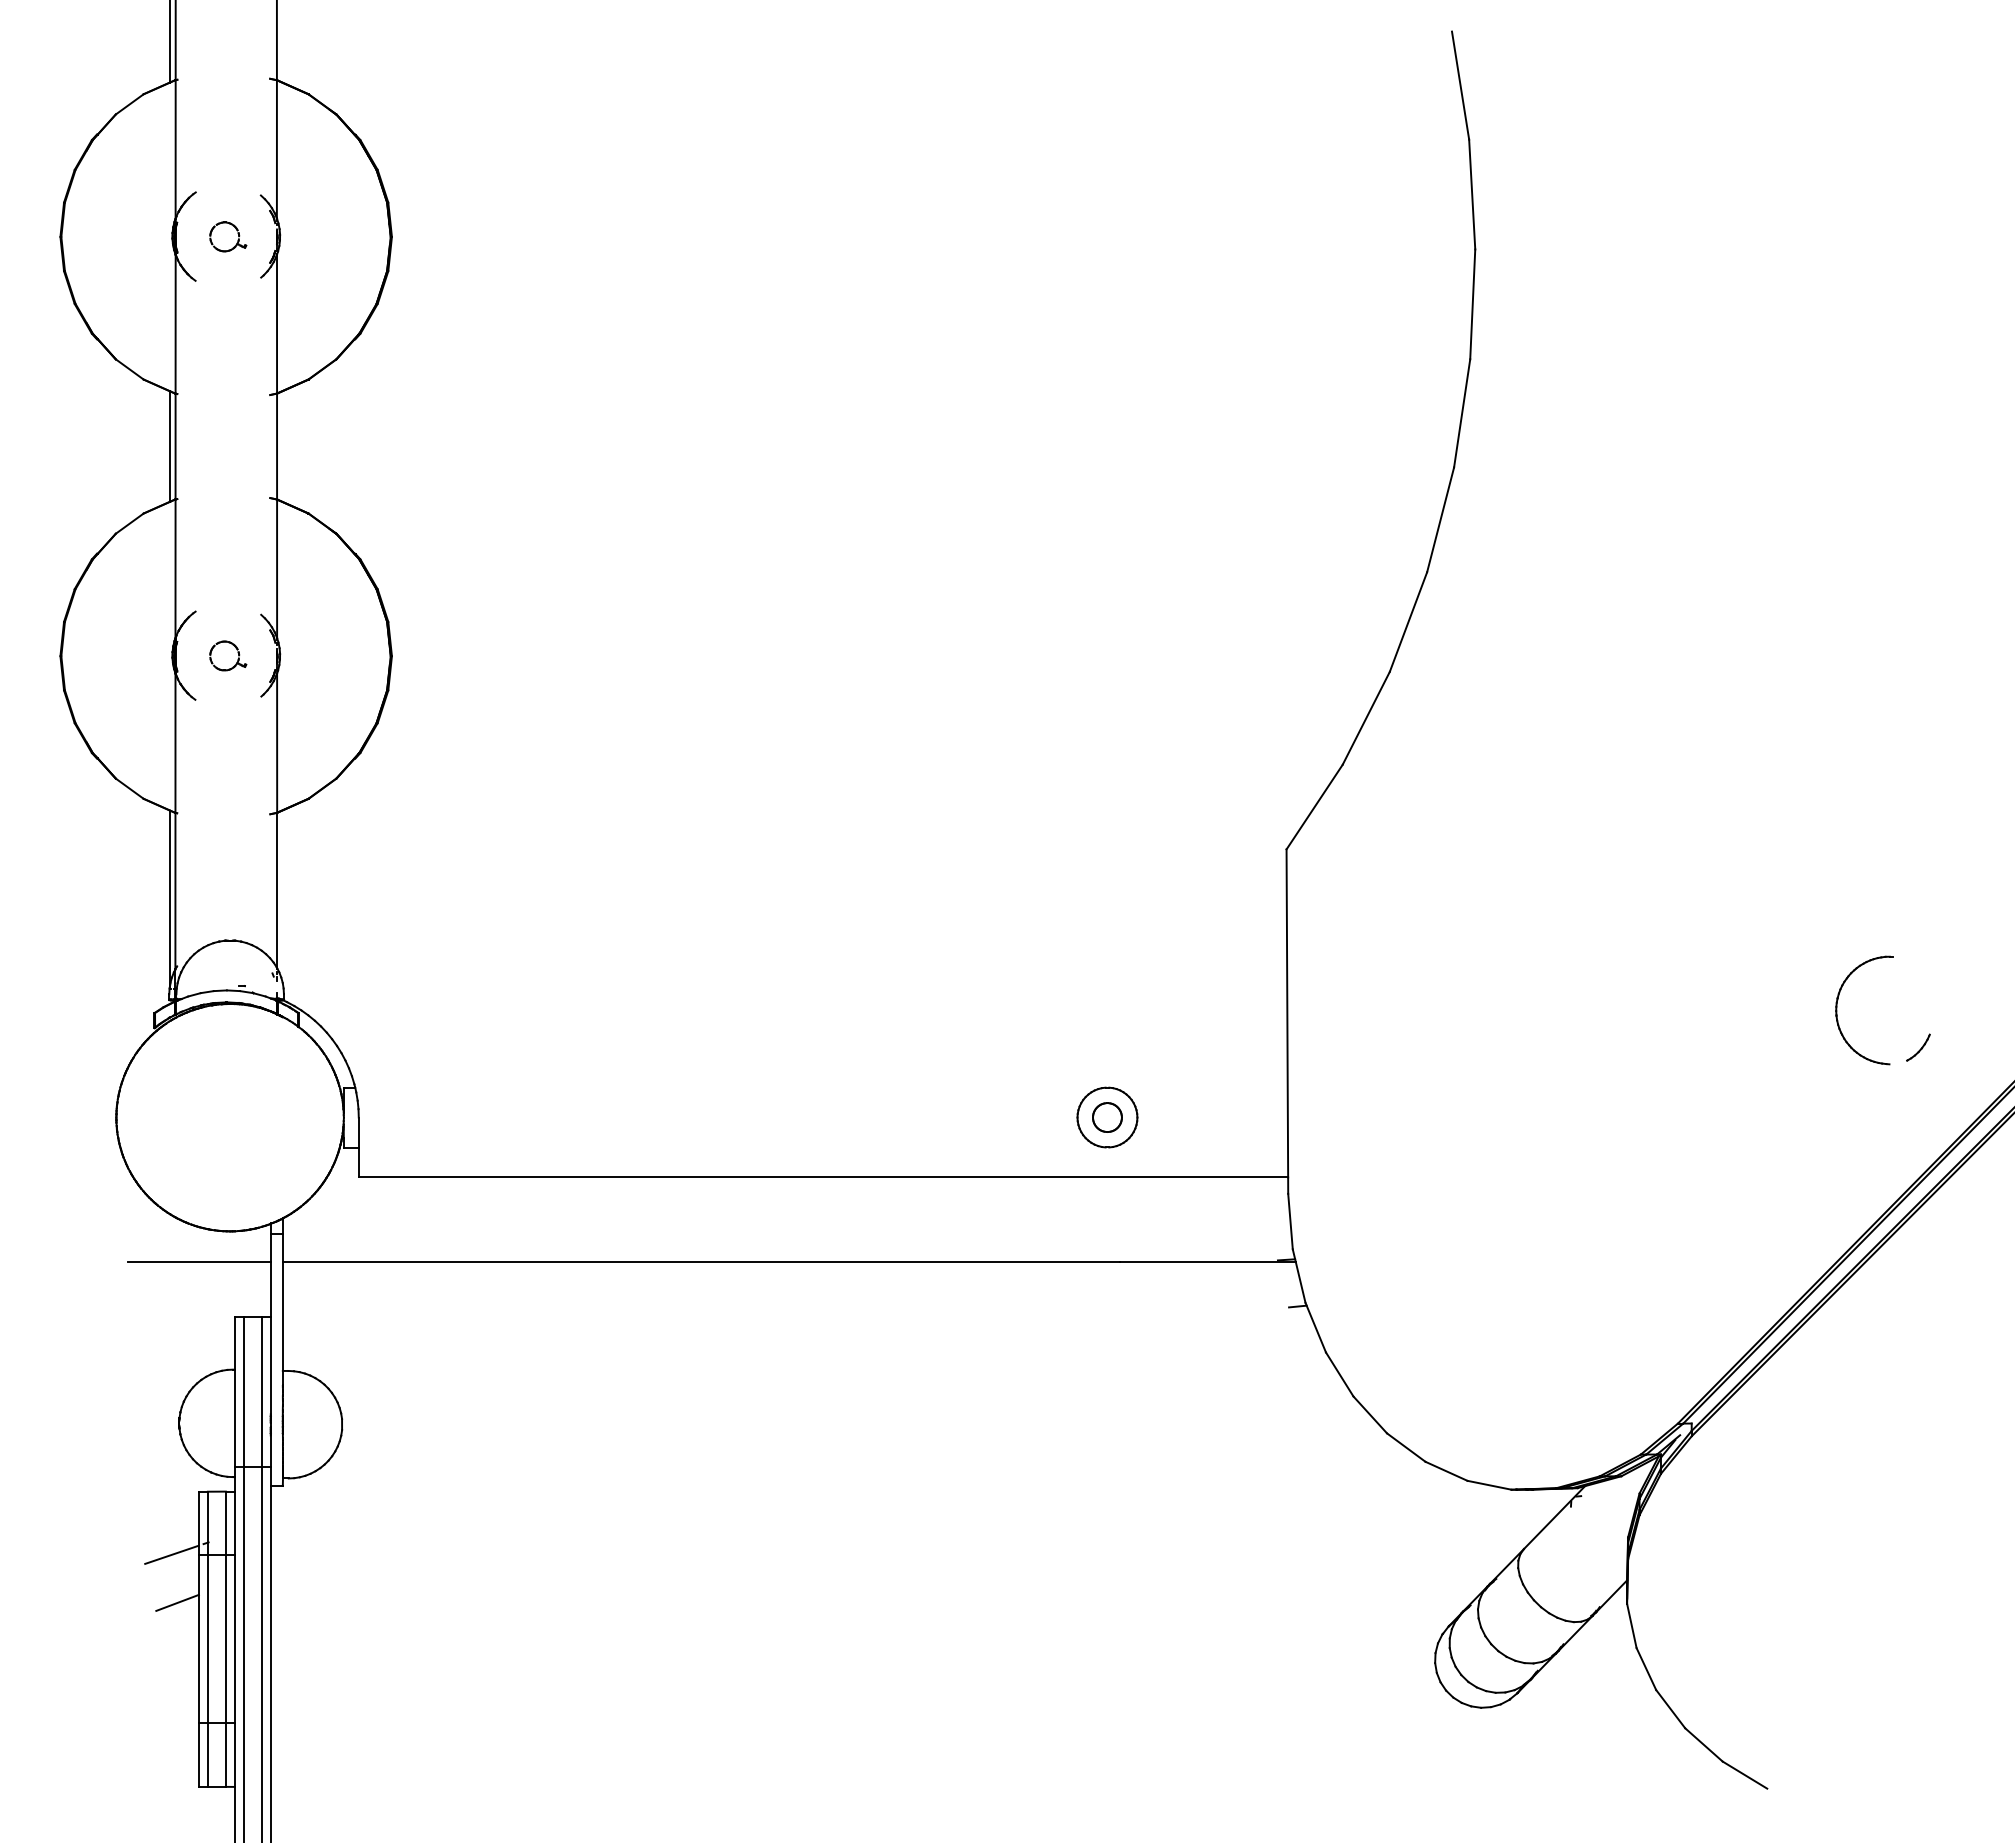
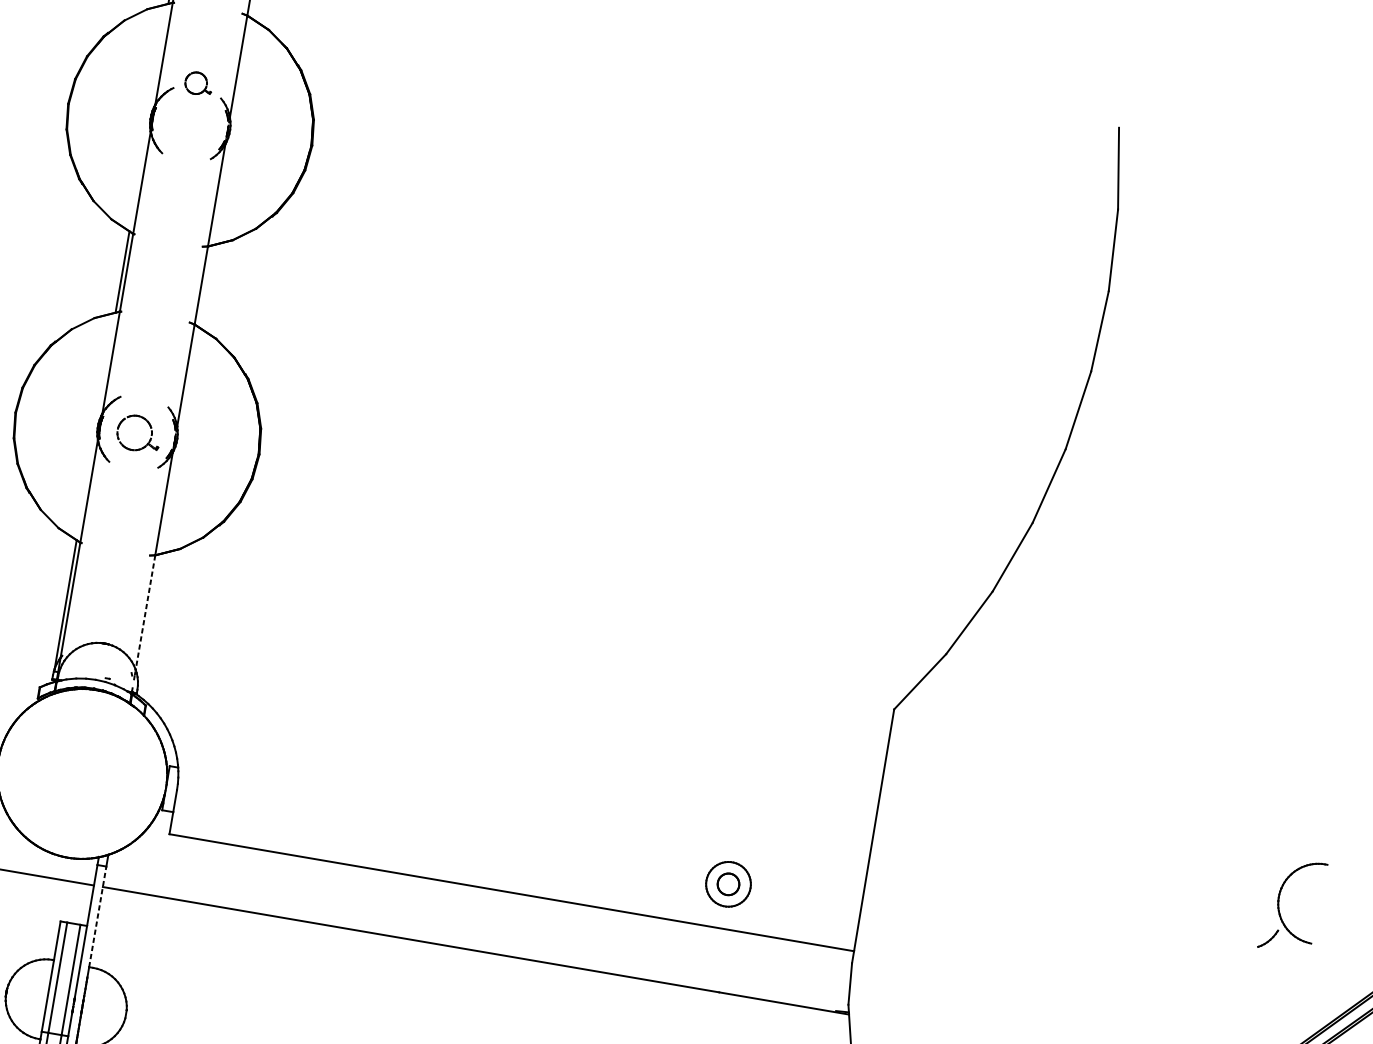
part: (228, 236) -> (199, 83), moved
part: (228, 655) -> (139, 433), size x1.6
line: (277, 890) -> (145, 612), solid -> dashed
part: (1918, 1047) -> (1268, 938), moved
line: (282, 1302) -> (97, 916), solid -> dashed

